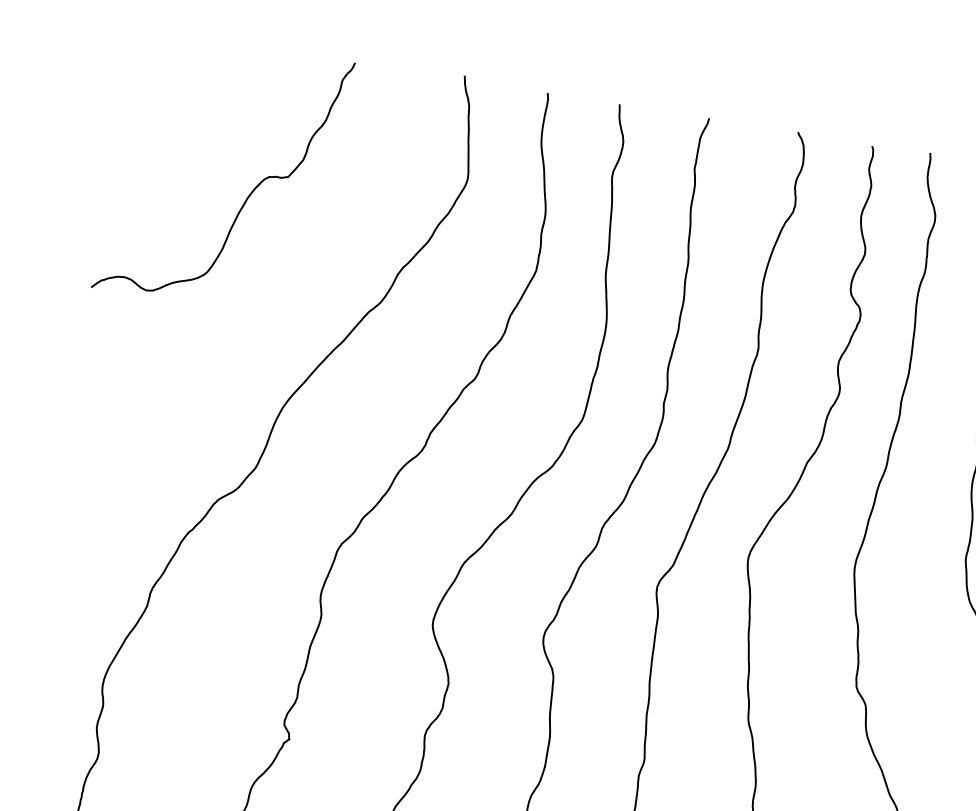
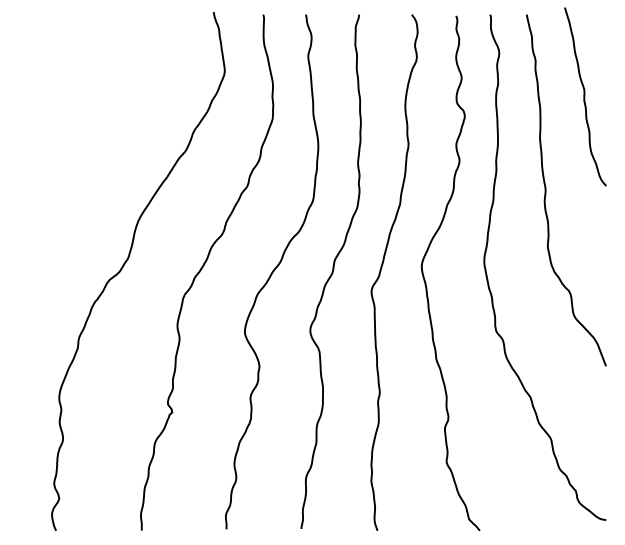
curve: (249, 192) -> (99, 99), removed

